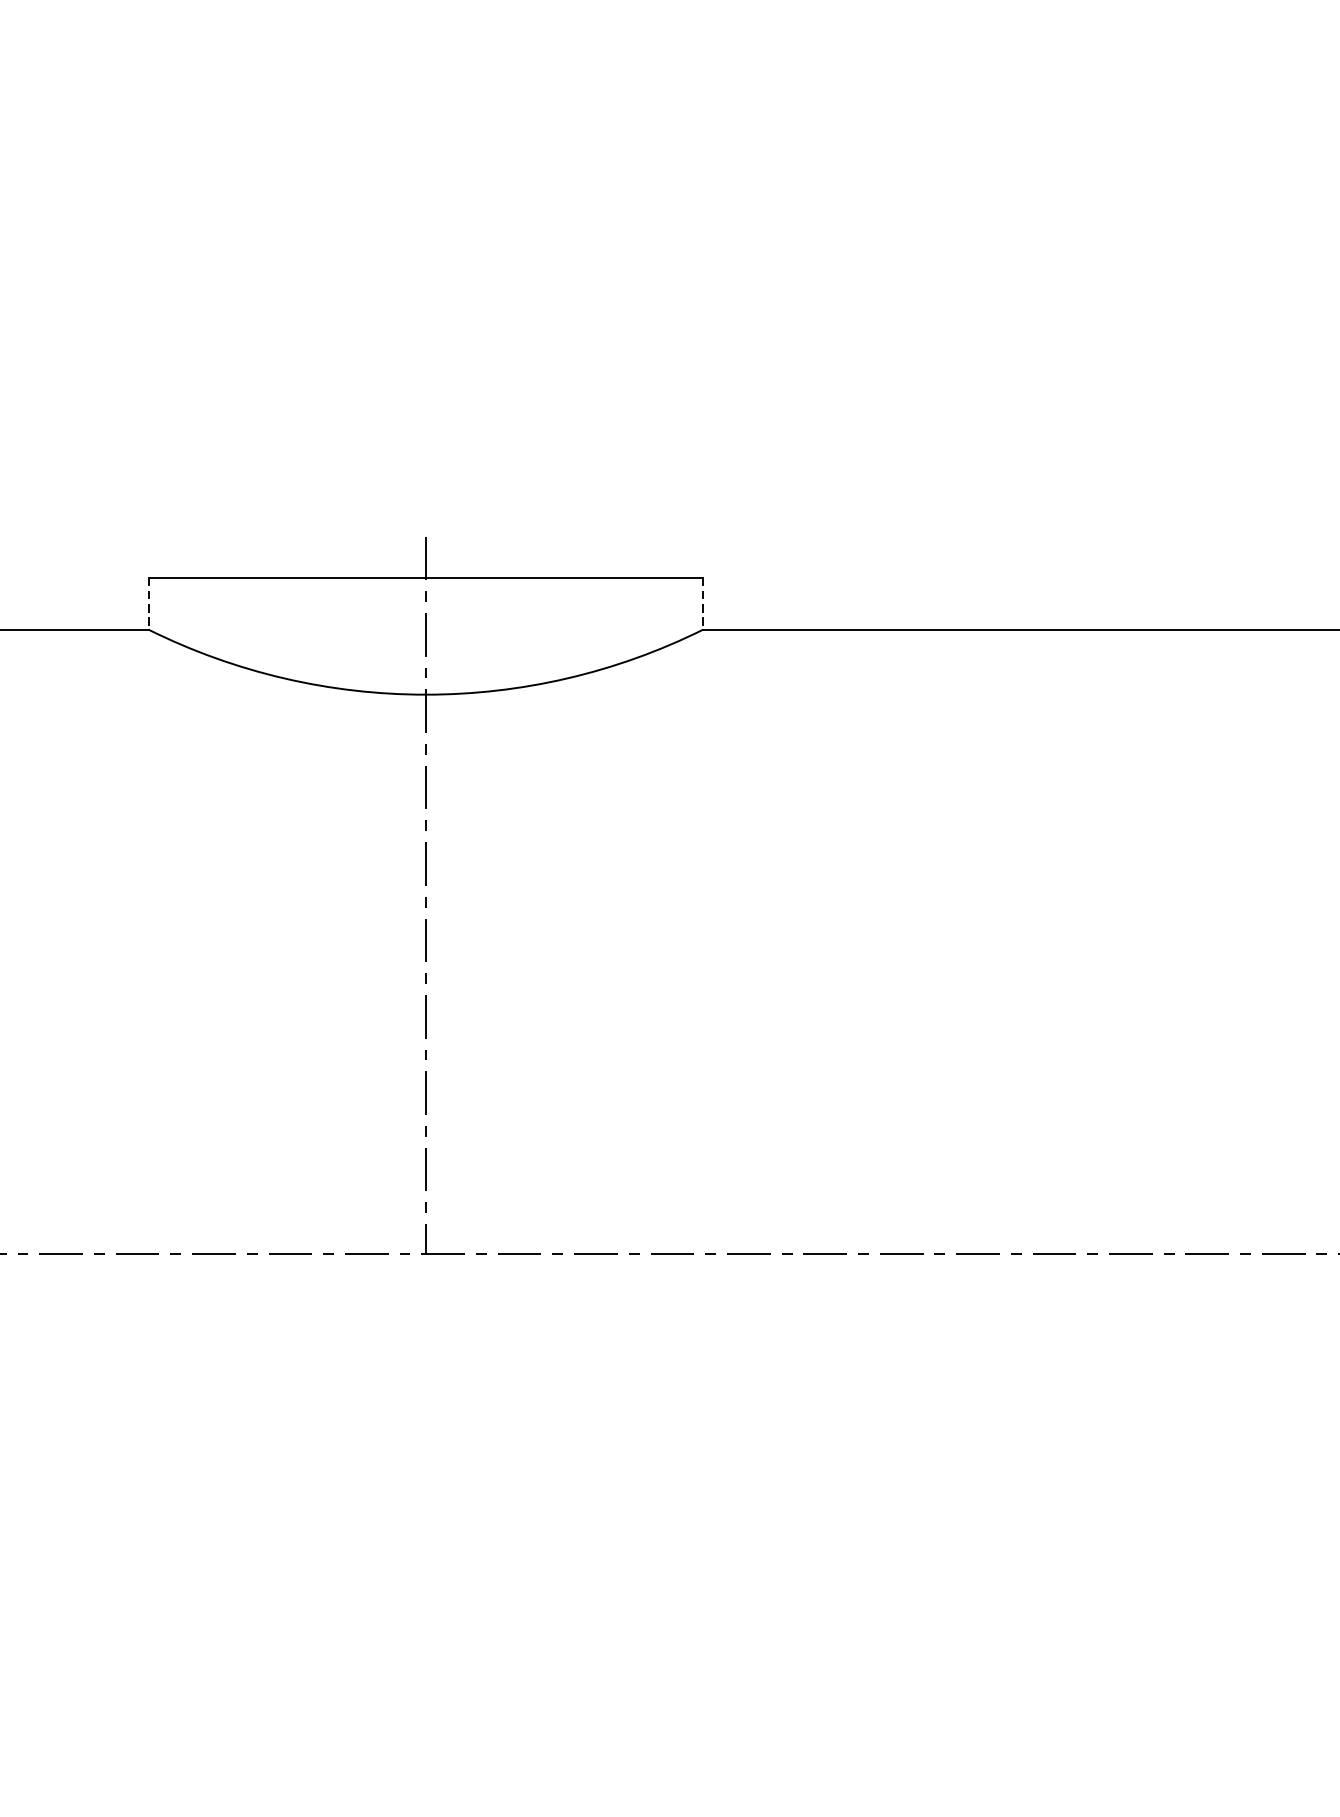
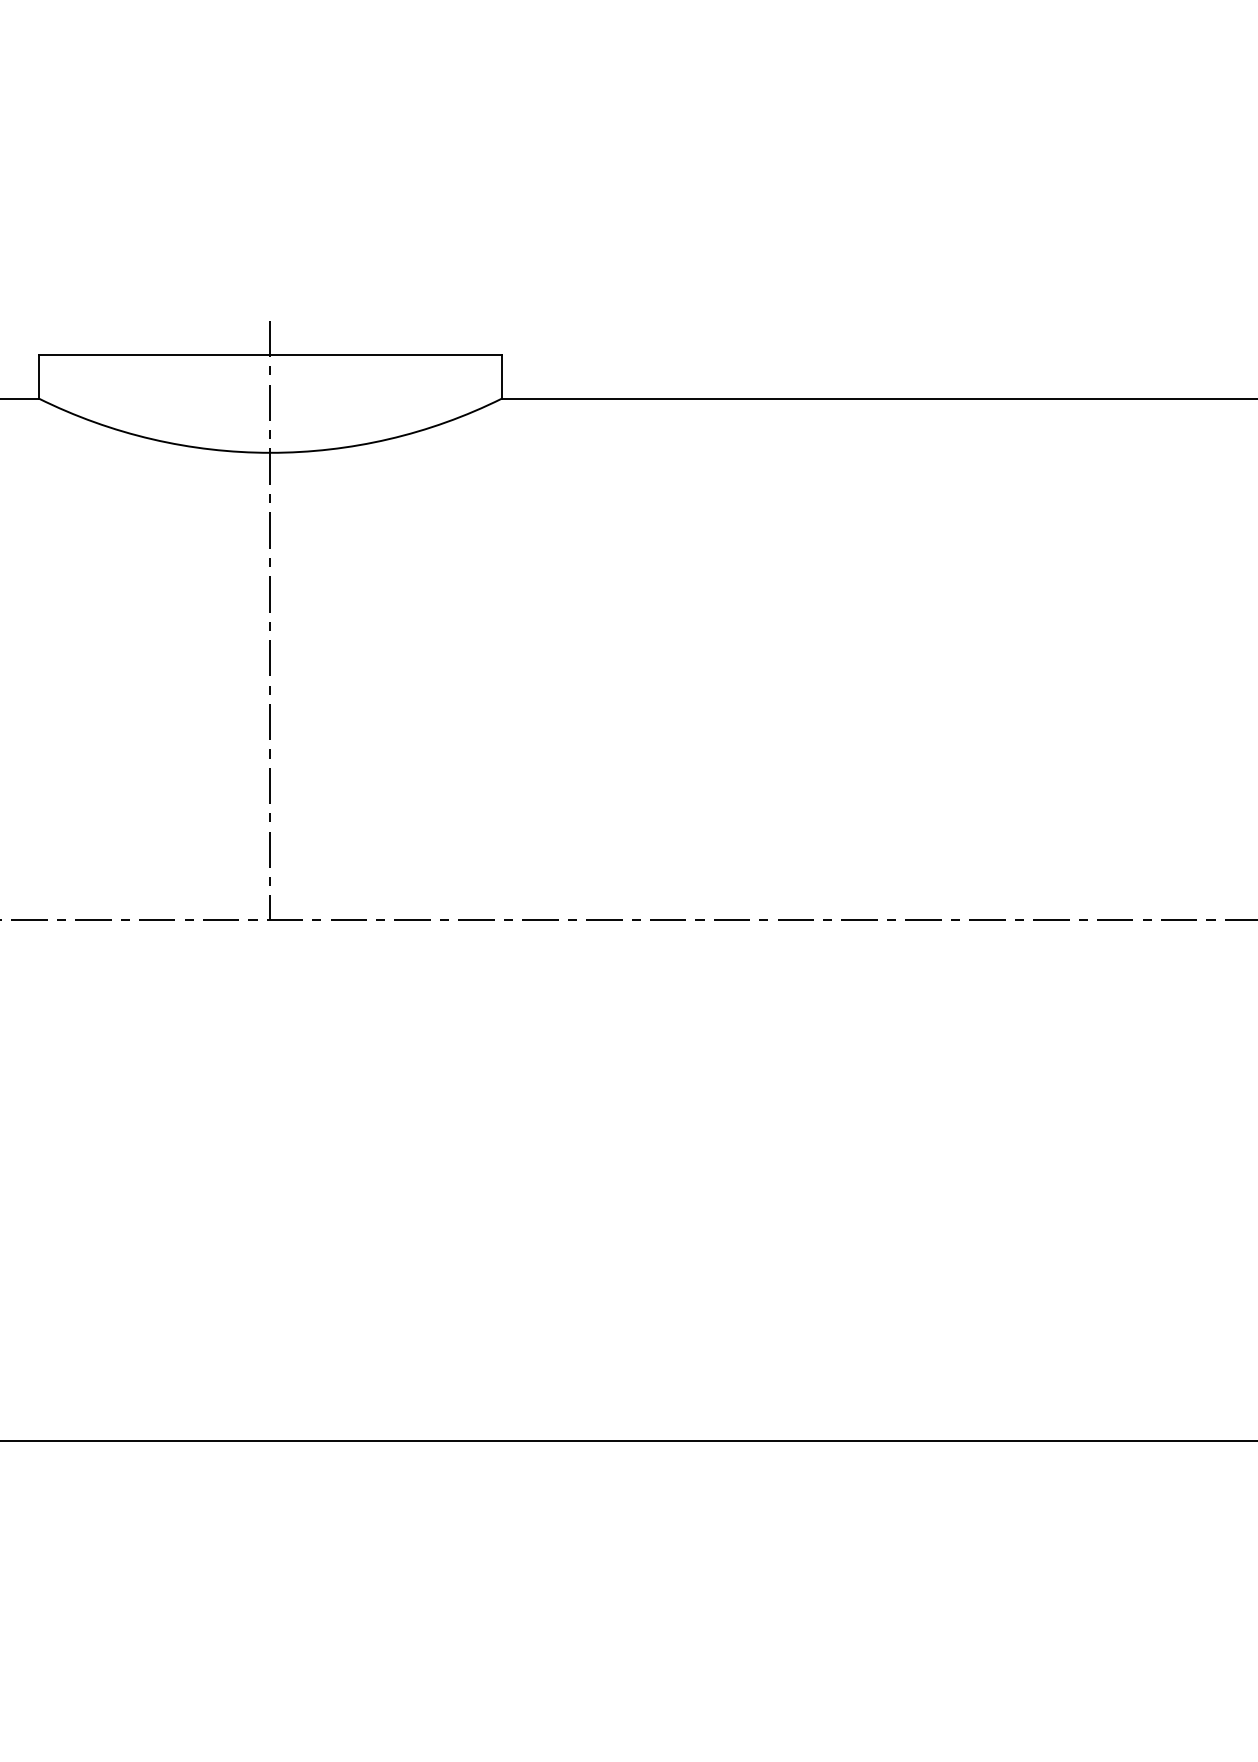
line: (148, 603) -> (38, 376), dashed -> solid
line: (703, 603) -> (502, 376), dashed -> solid

